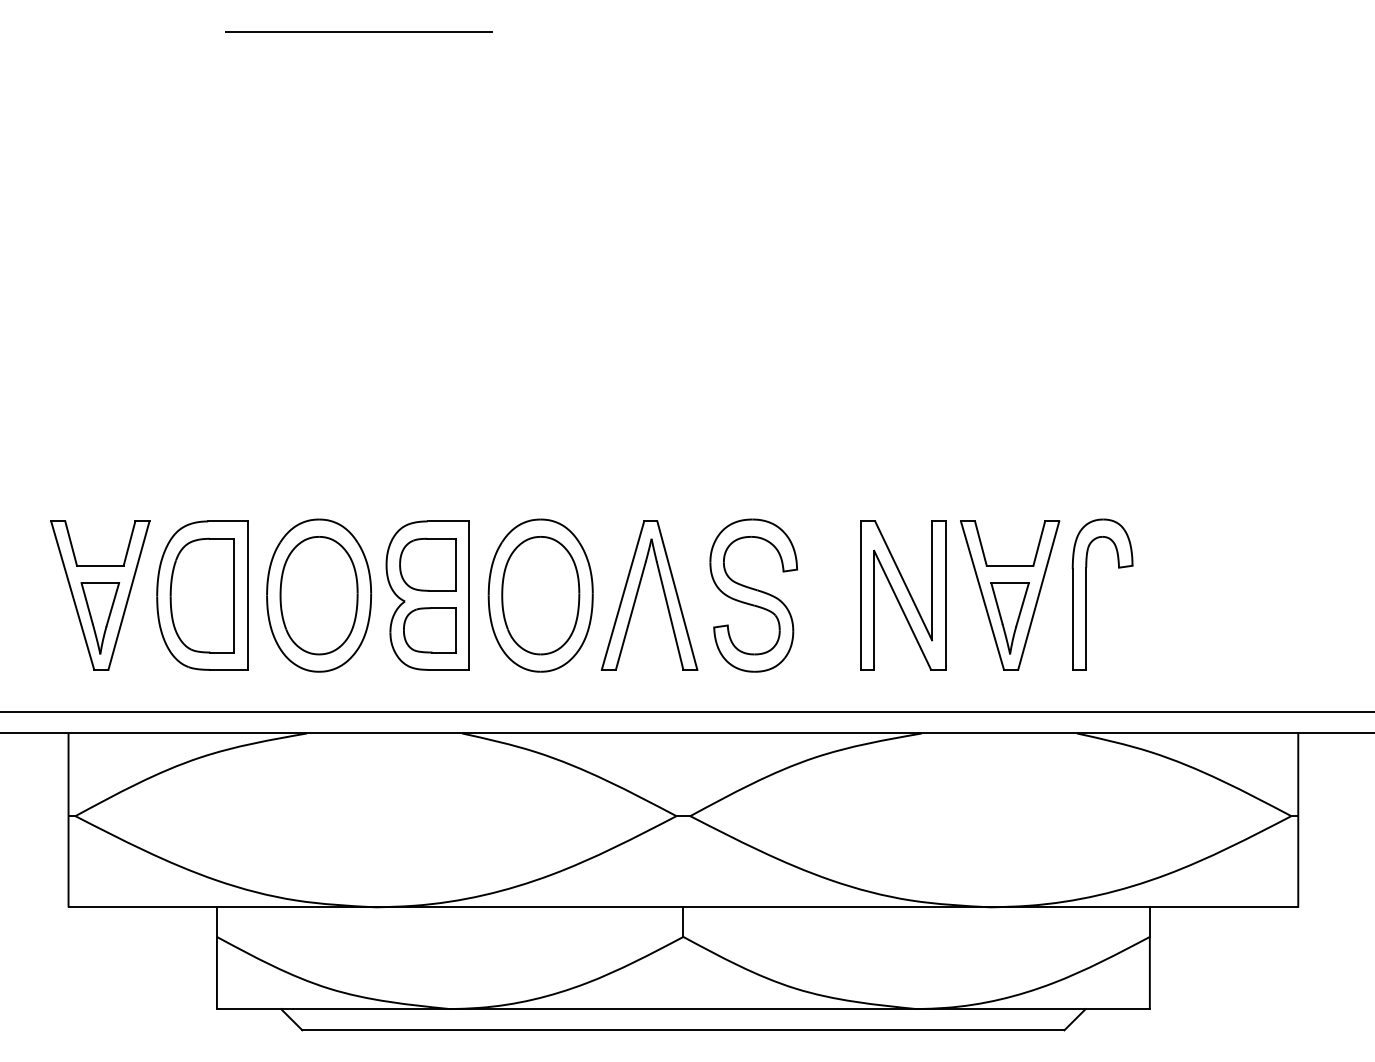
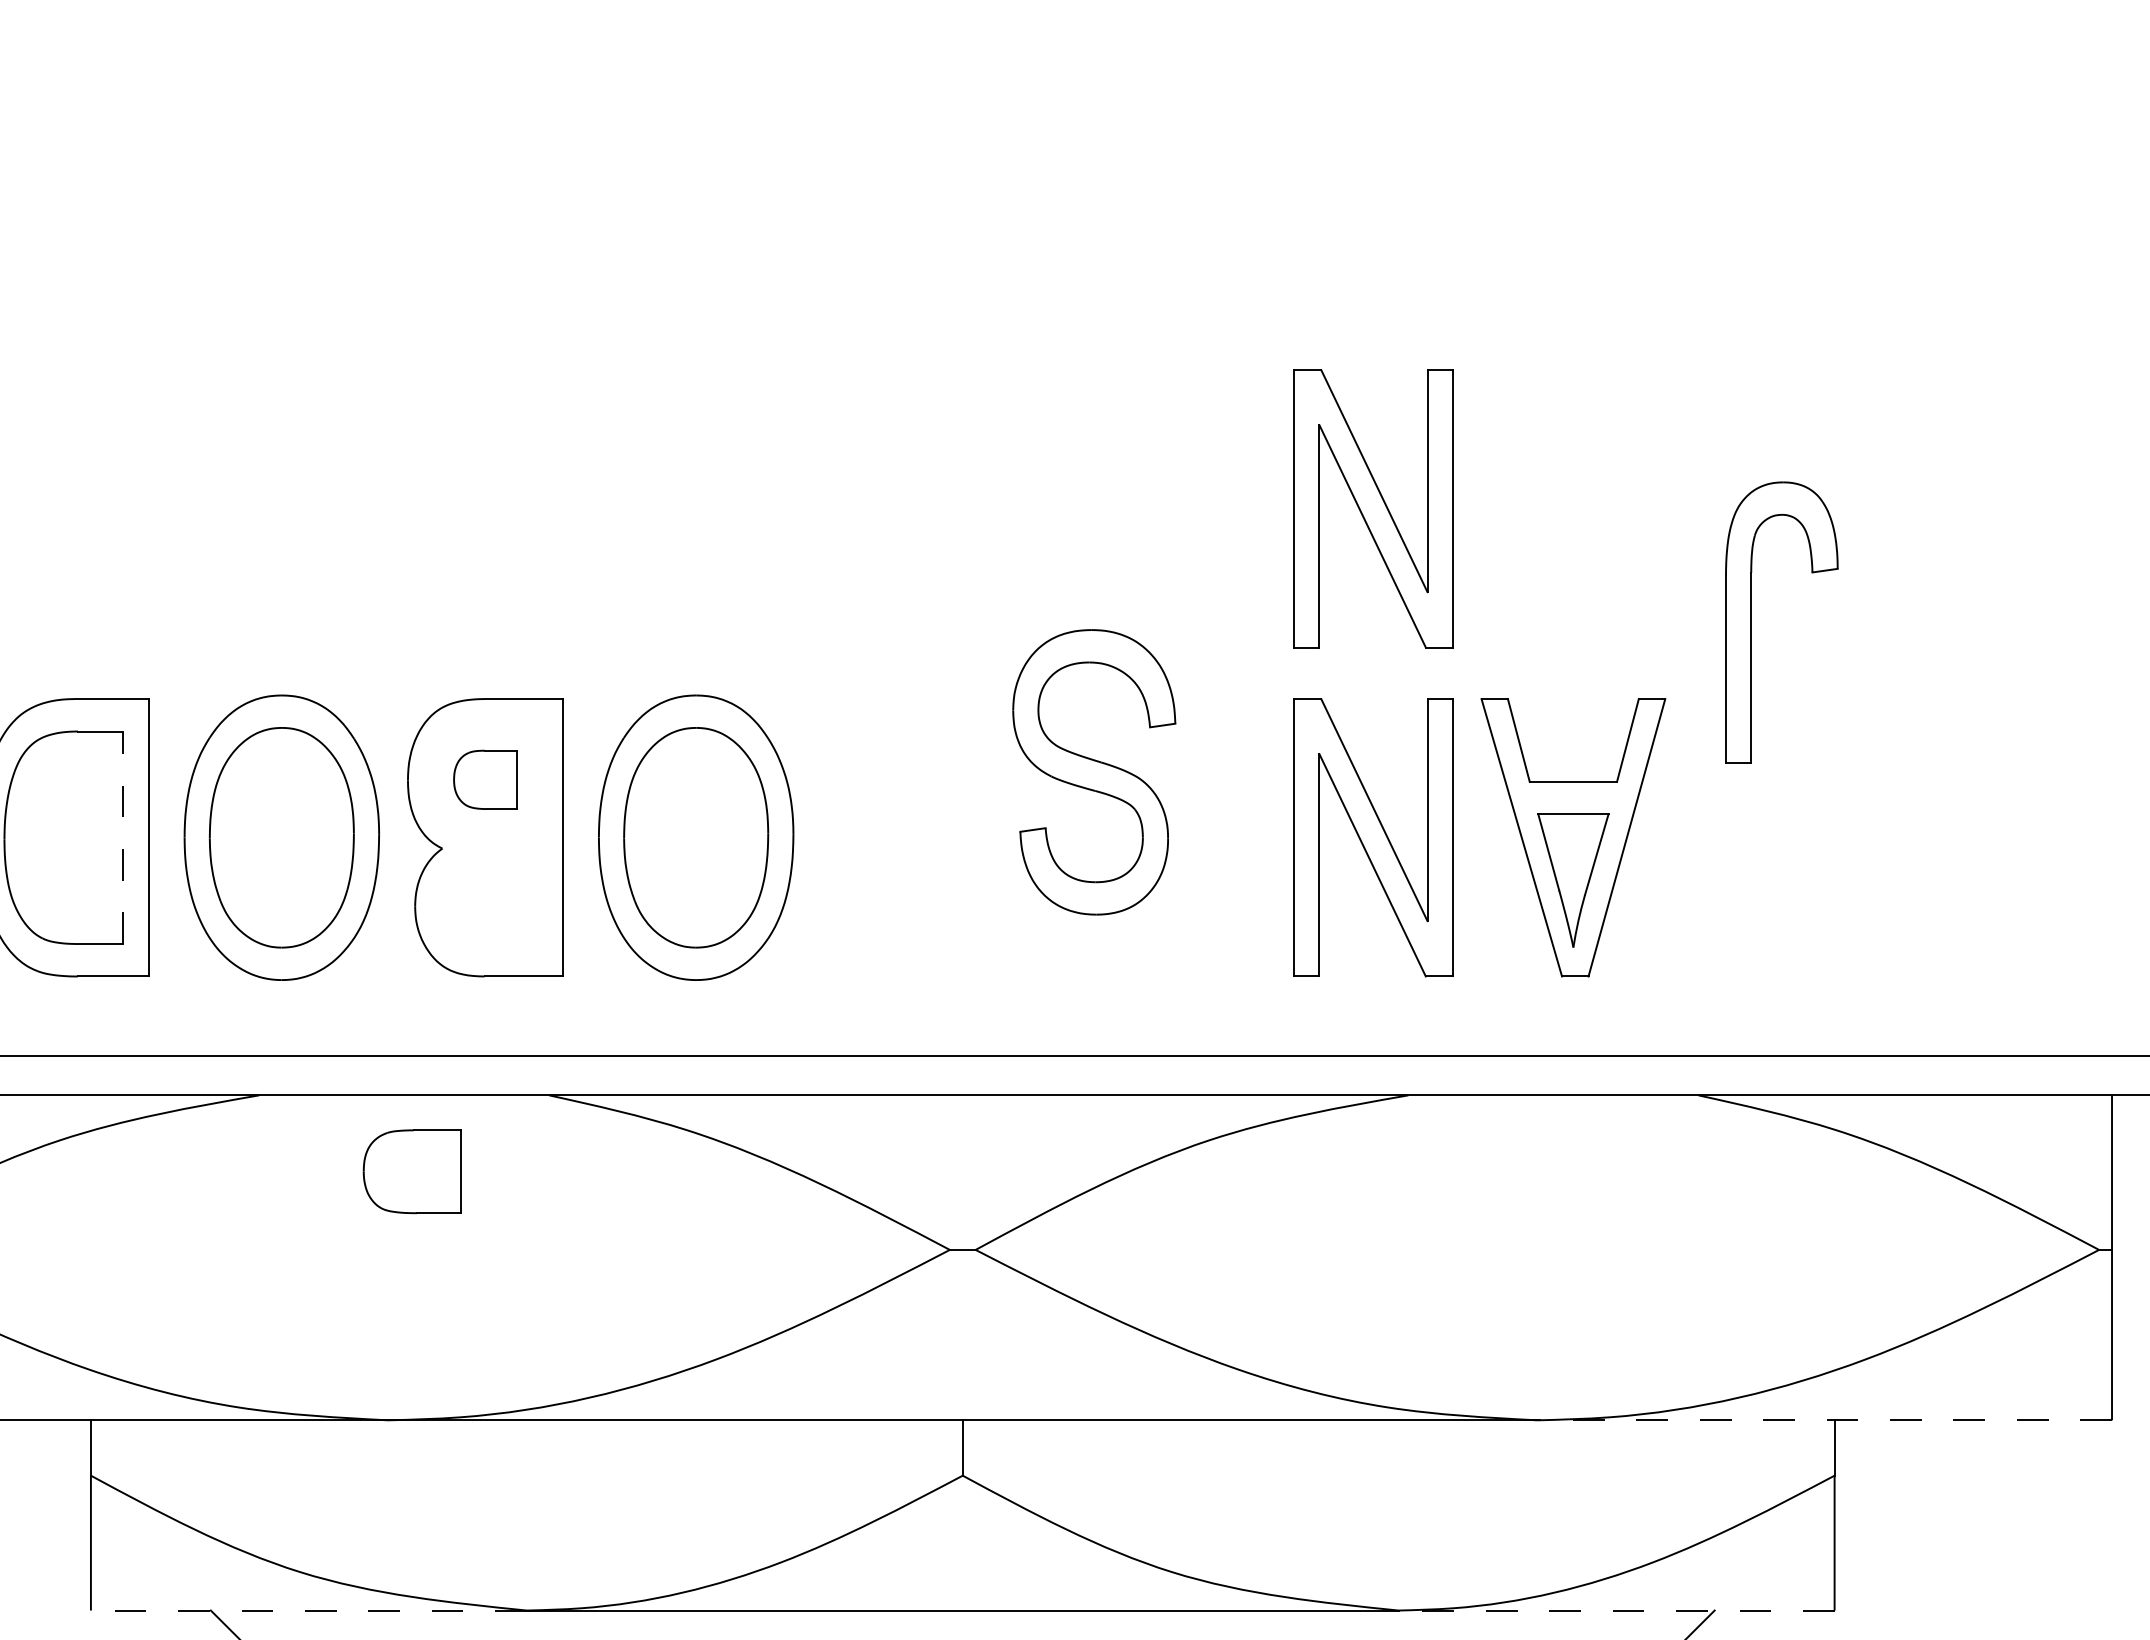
part: (903, 419) -> (1374, 508), added
part: (427, 564) -> (484, 779), size x0.6
part: (638, 592) -> (878, 831), removed
part: (1086, 594) -> (1751, 622), moved
line: (234, 595) -> (123, 837), solid -> dashed
part: (753, 595) -> (1093, 772), moved
part: (429, 630) -> (411, 1172), moved
line: (1144, 907) -> (1824, 1420), solid -> dashed
line: (333, 1009) -> (308, 1611), solid -> dashed
line: (1033, 1009) -> (1617, 1611), solid -> dashed

